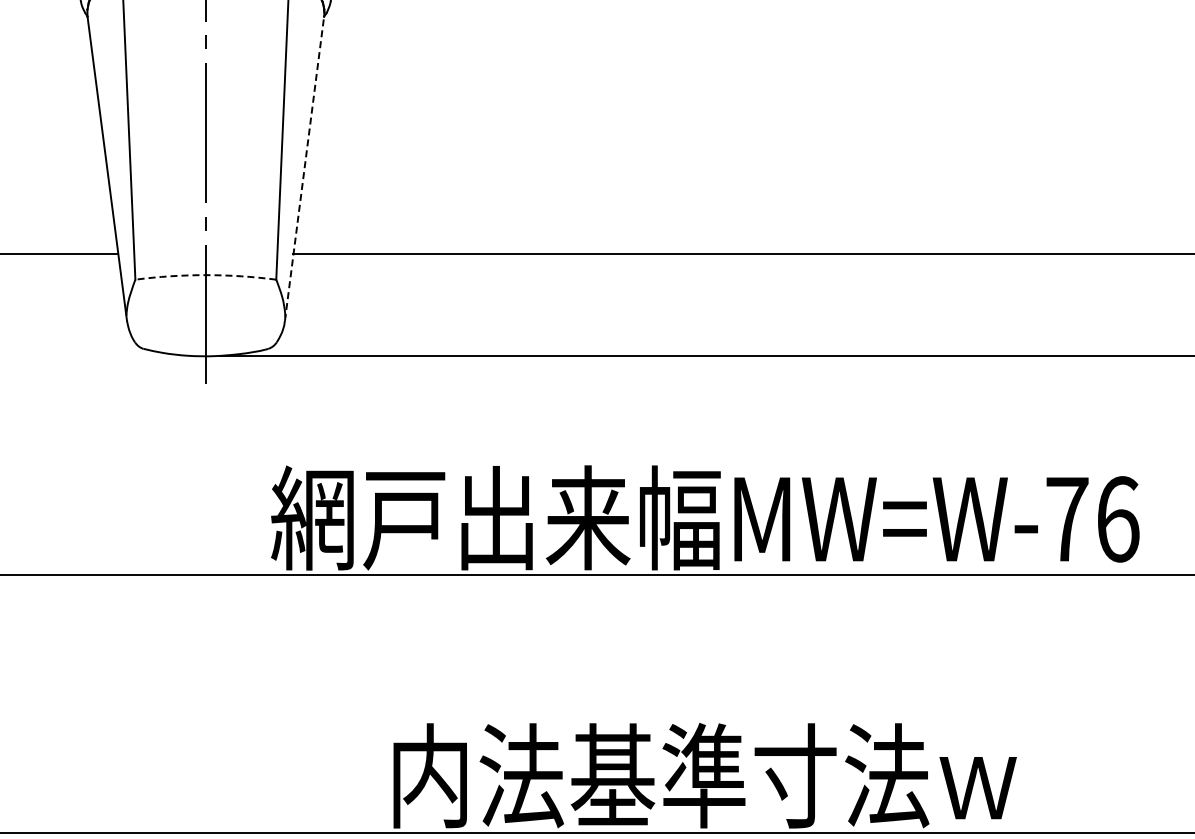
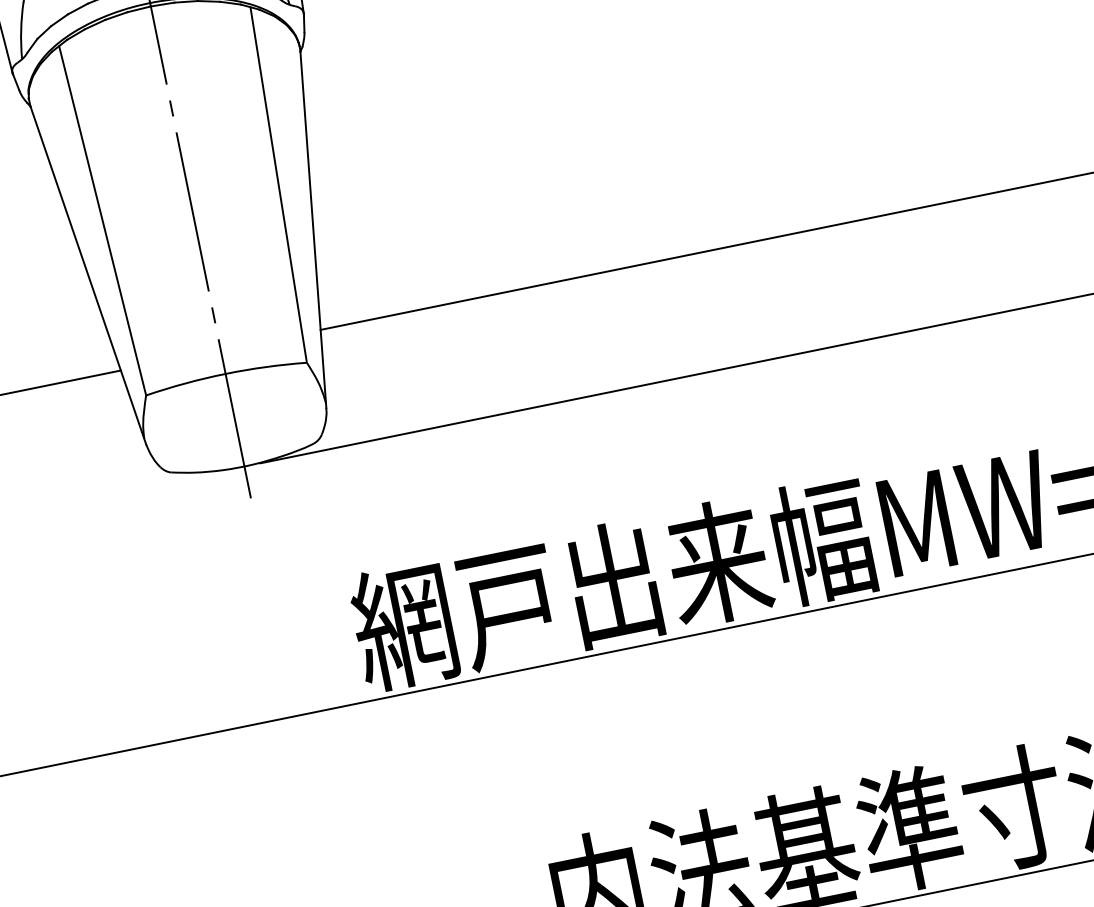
line: (304, 168) -> (313, 229), dashed -> solid
arc: (205, 275) -> (225, 374), dashed -> solid

